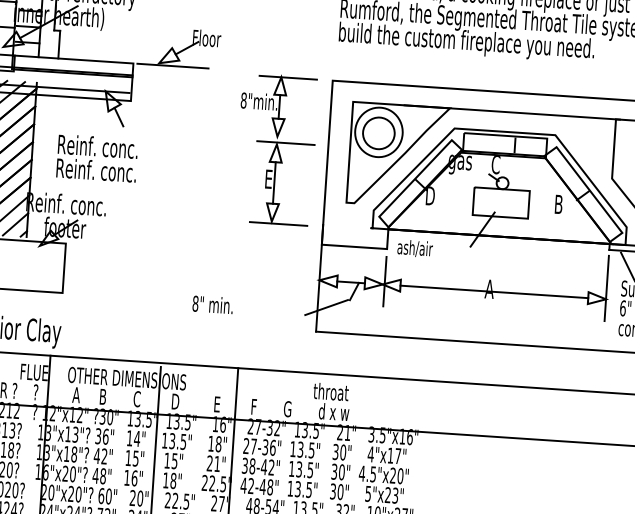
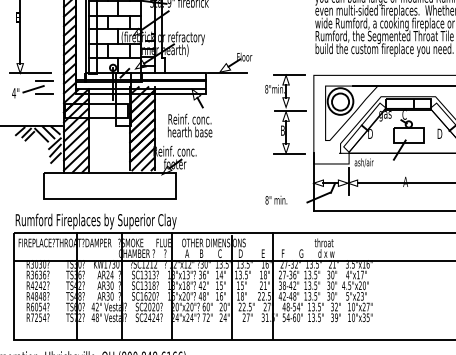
text: (97, 169) -> (190, 131), Reinf. conc. -> hearth base
text: (267, 178) -> (282, 130), E -> B
text: (558, 203) -> (439, 133), B -> D
text: (213, 305) -> (276, 200), moved

